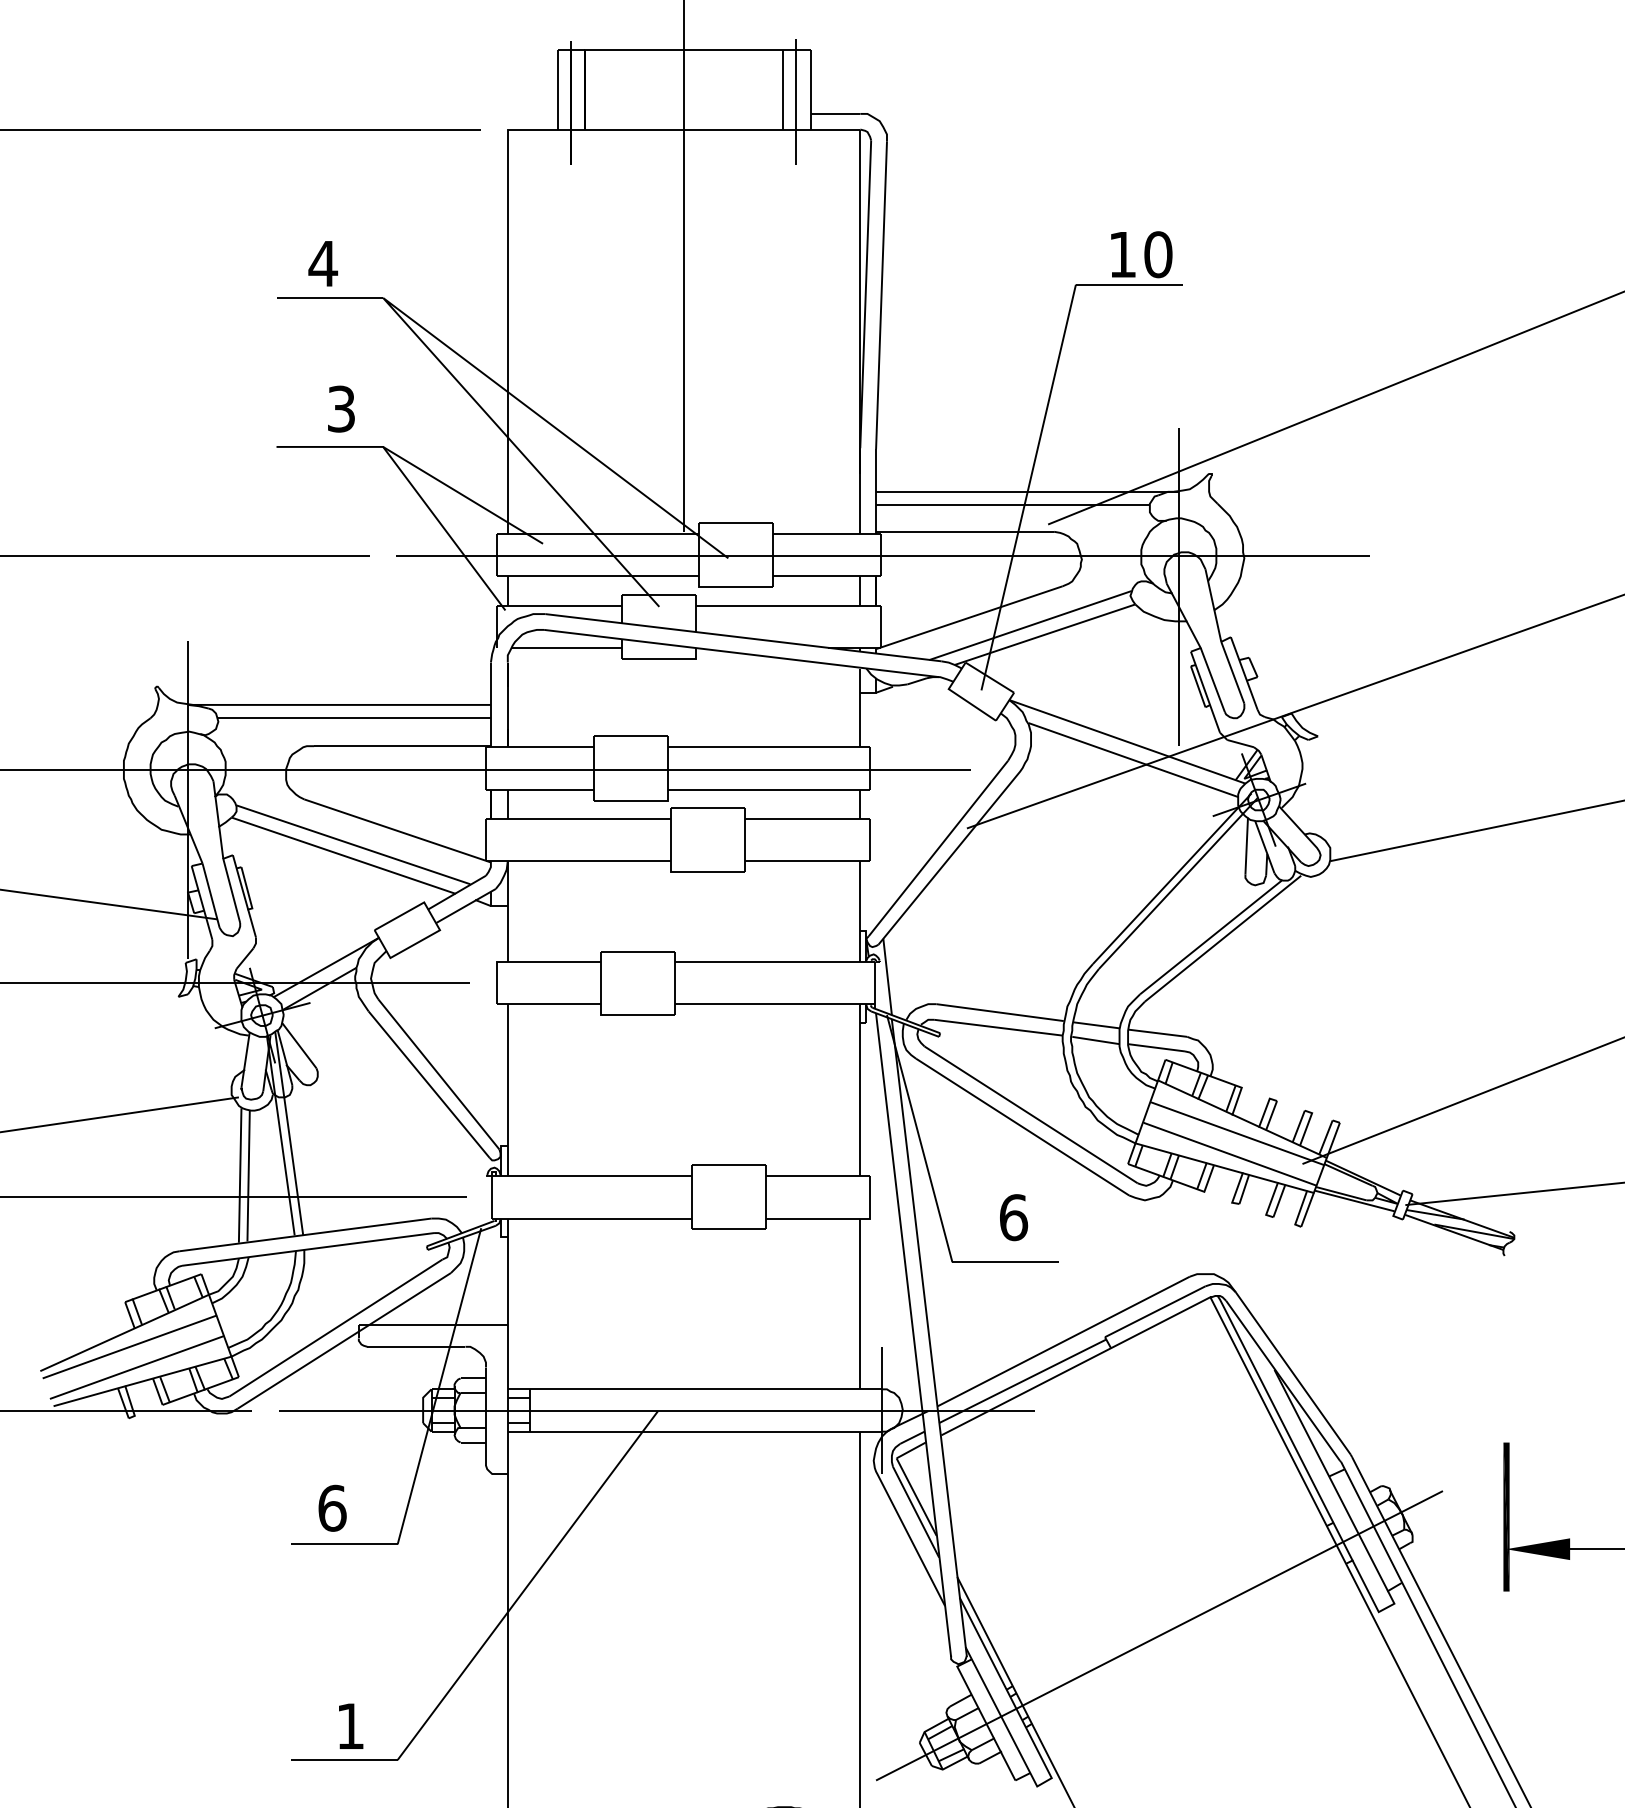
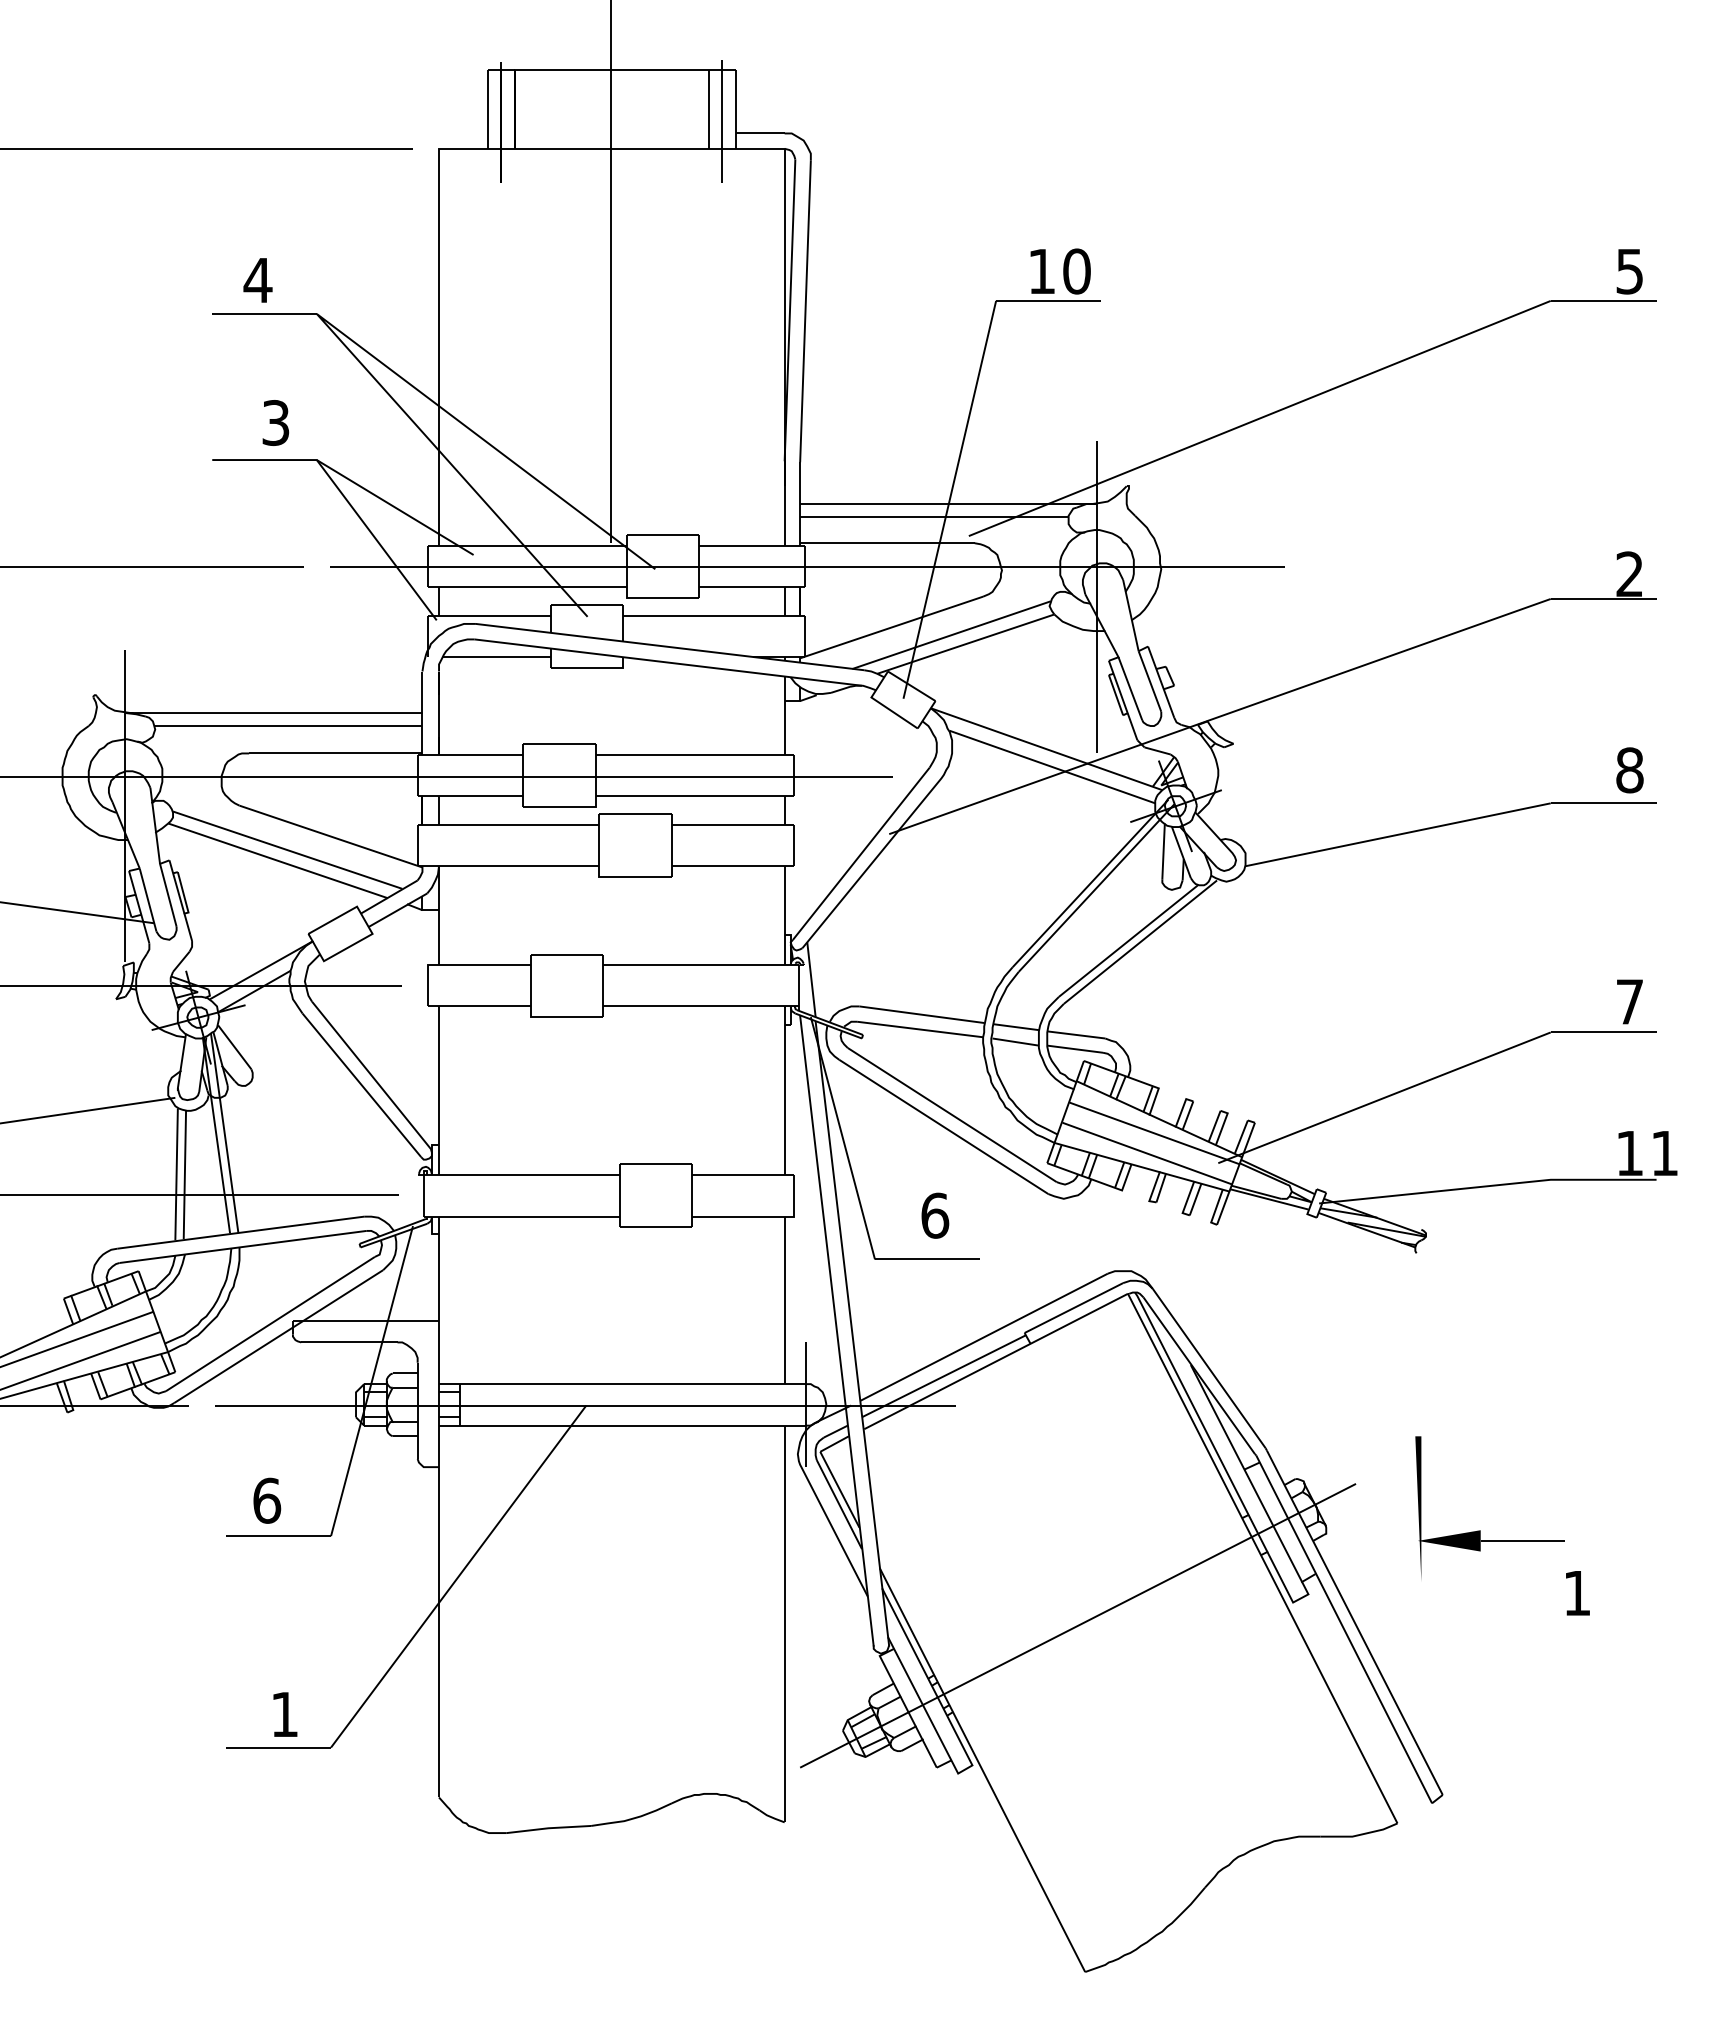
fill: (1506, 1517) -> (1418, 1509), removed

